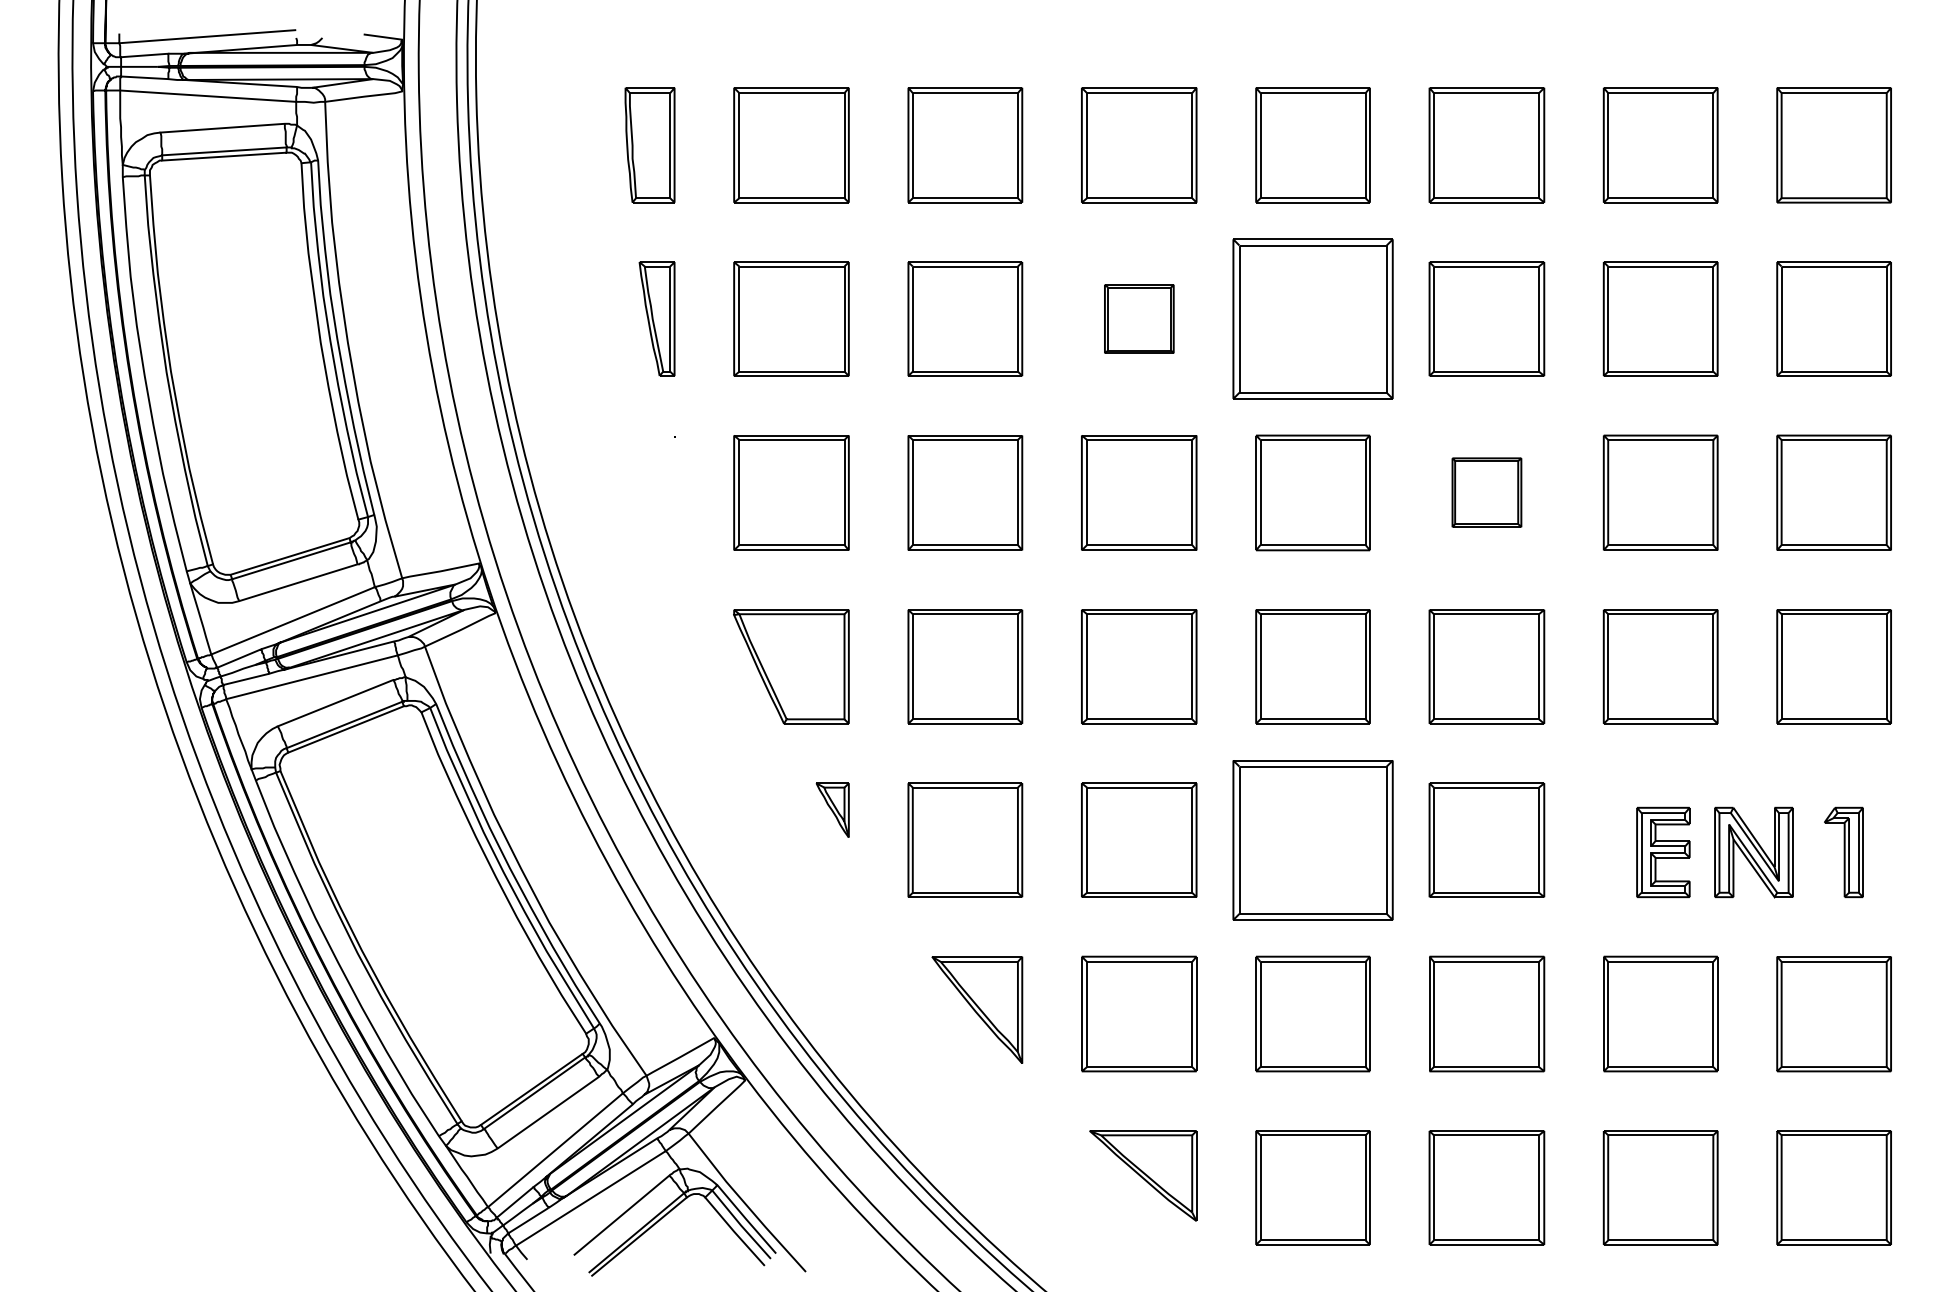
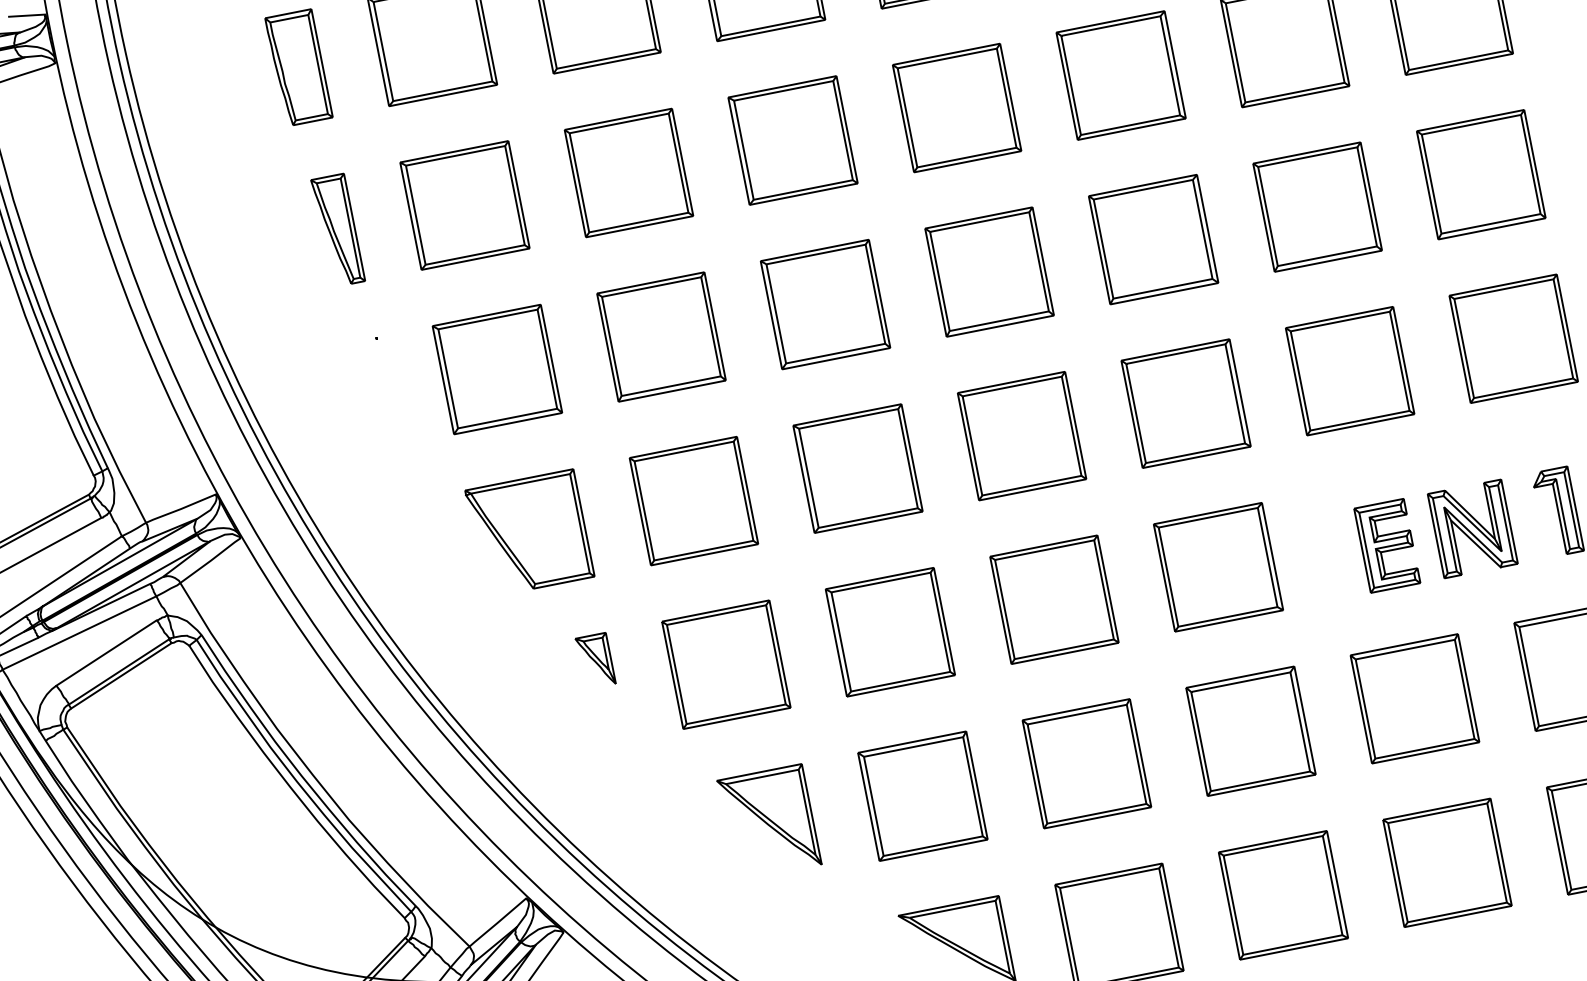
part: (1139, 318) -> (793, 139), size x1.67
part: (1312, 318) -> (956, 107), size x0.71
part: (1486, 492) -> (1153, 239), size x1.67
part: (1312, 839) -> (1053, 599), size x0.71

